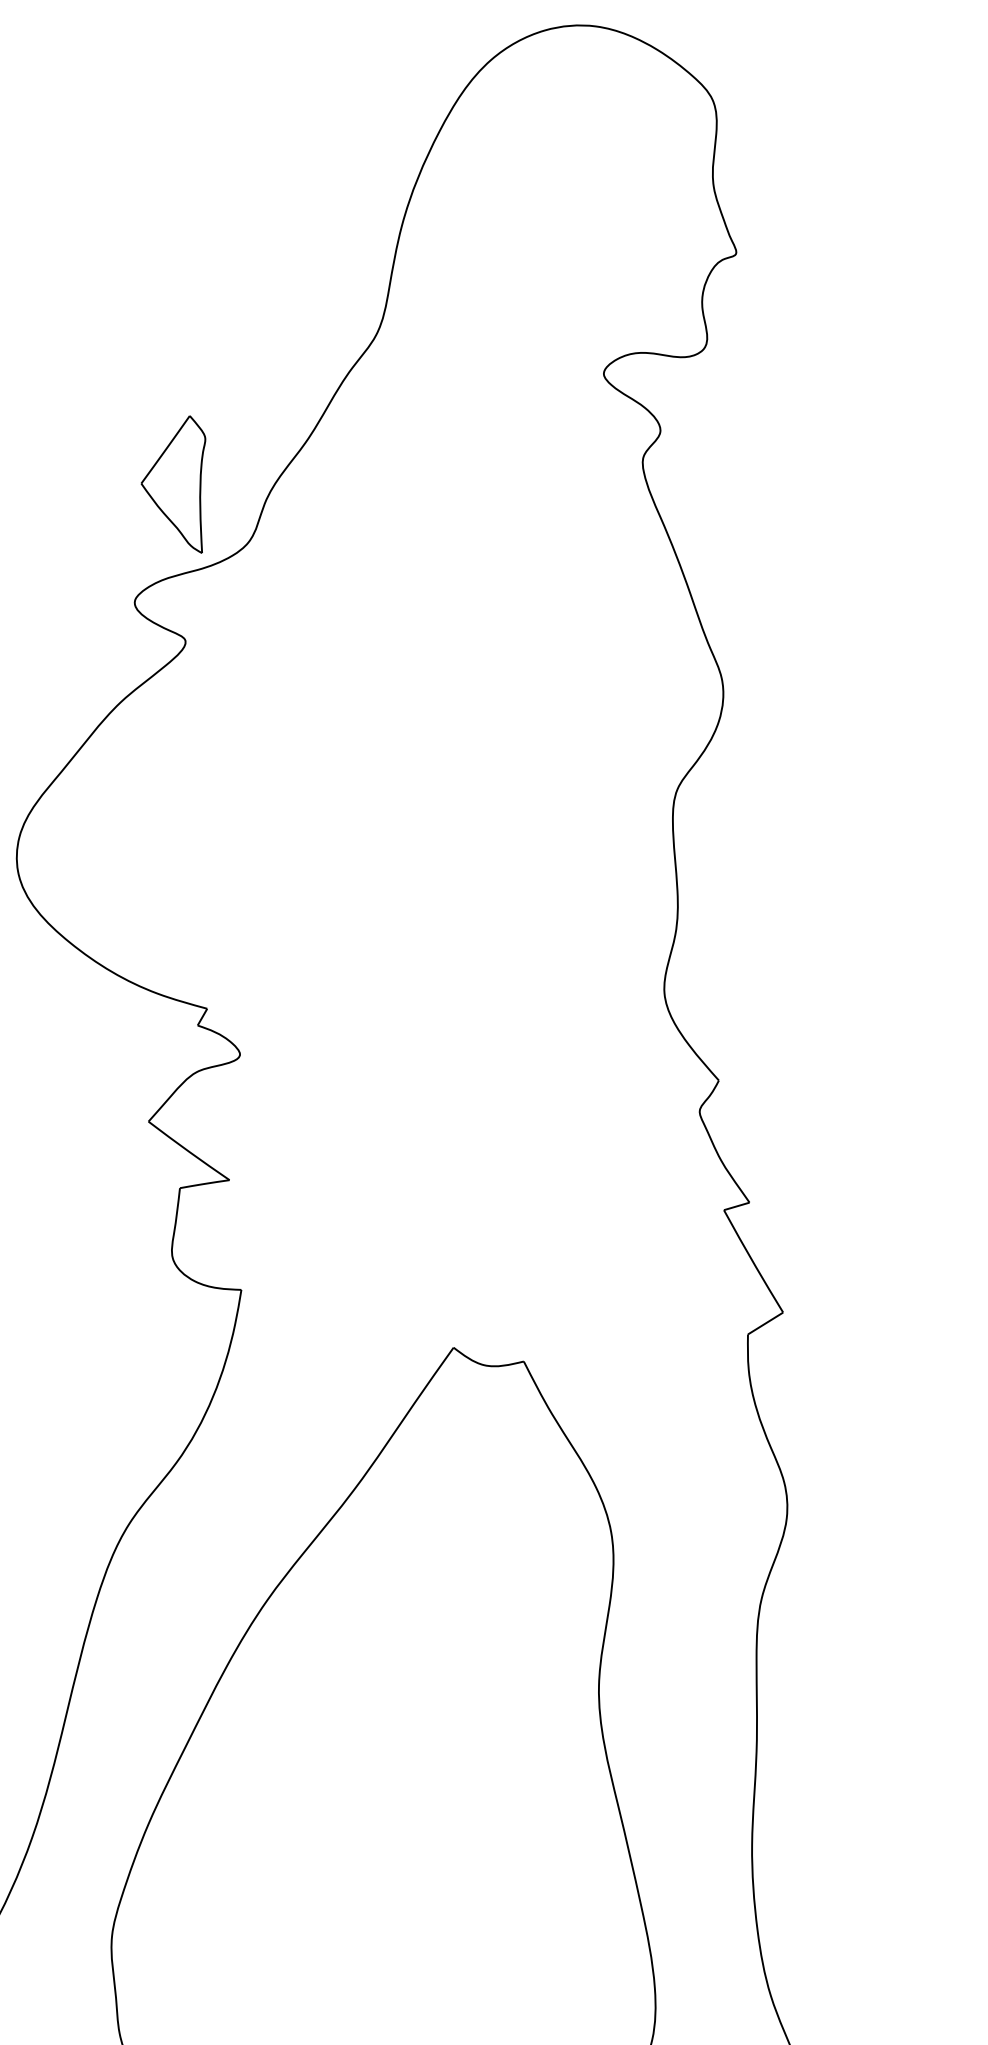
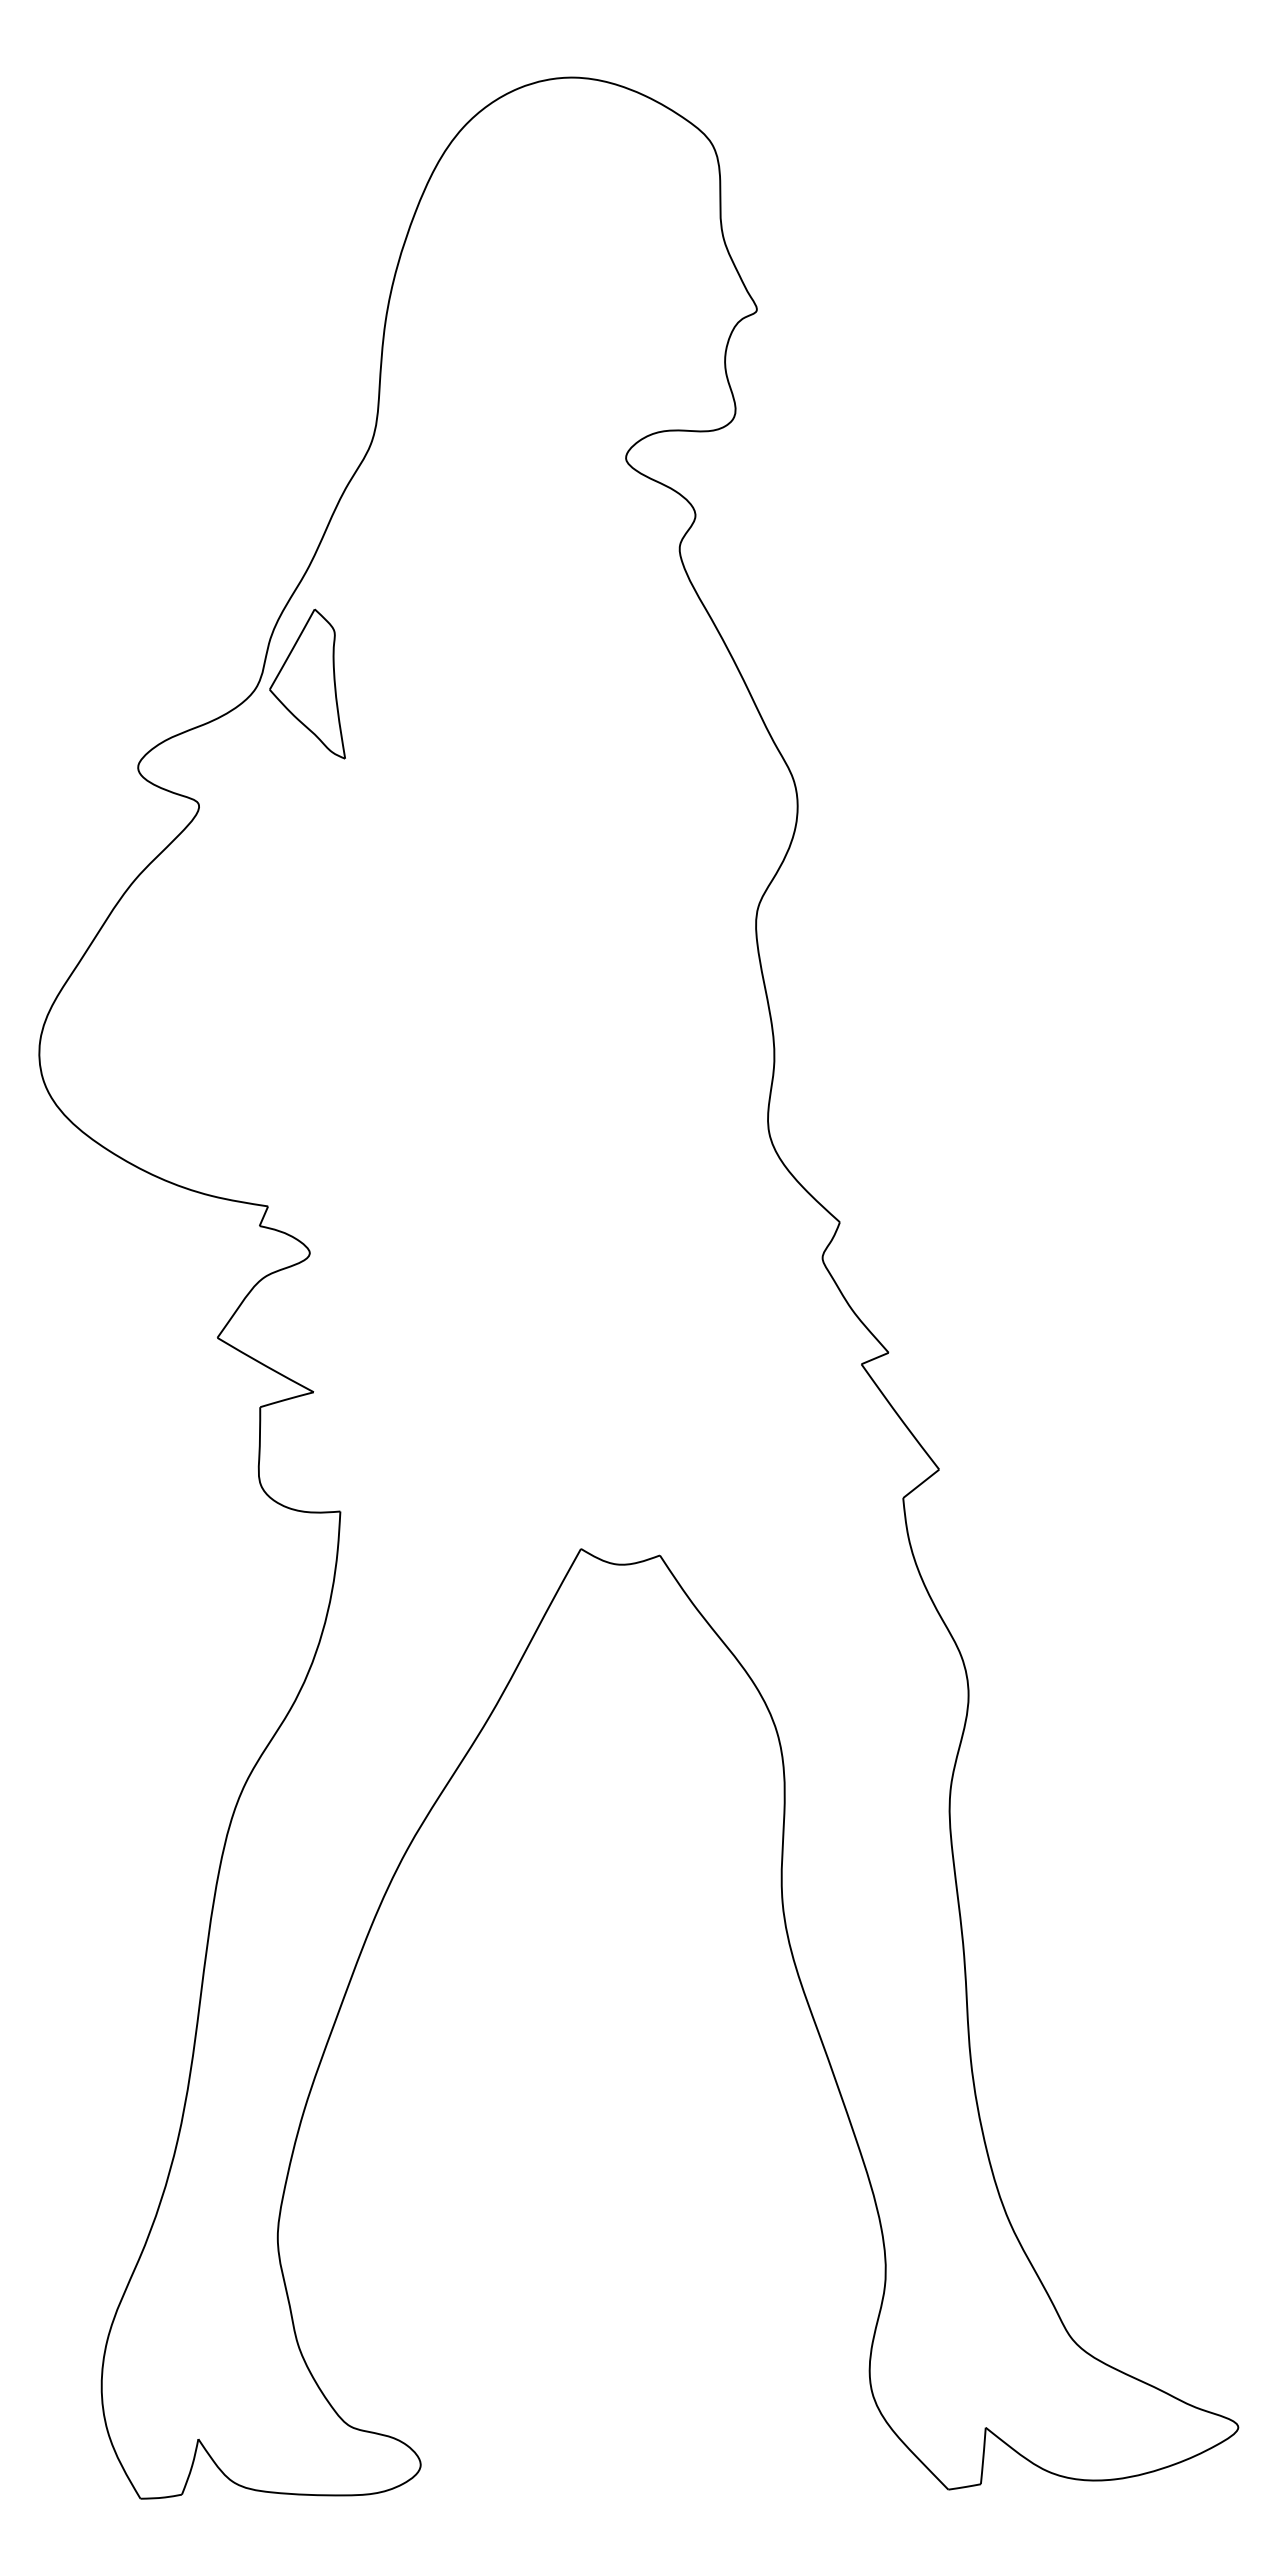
part: (175, 481) -> (307, 683), moved

